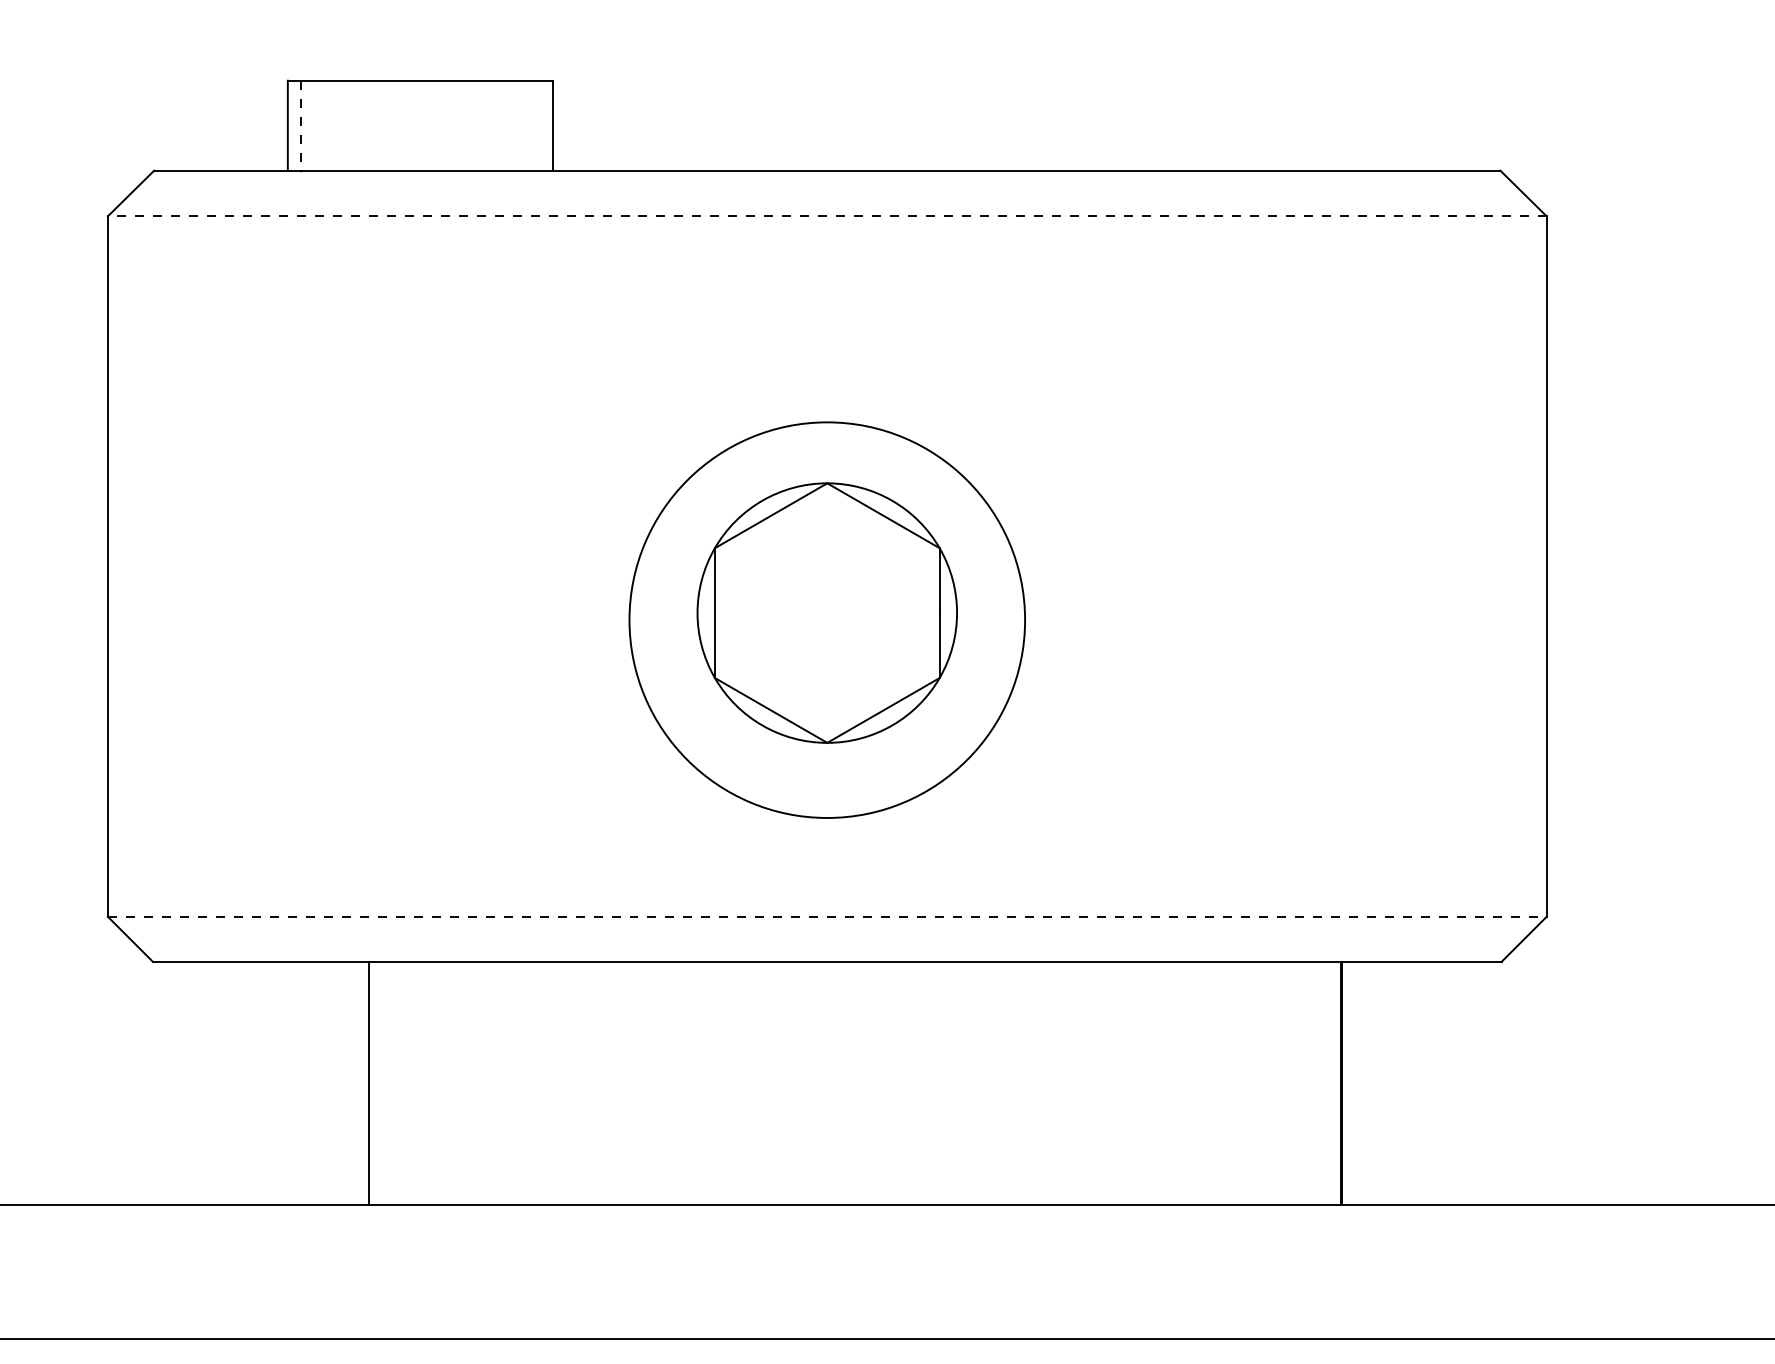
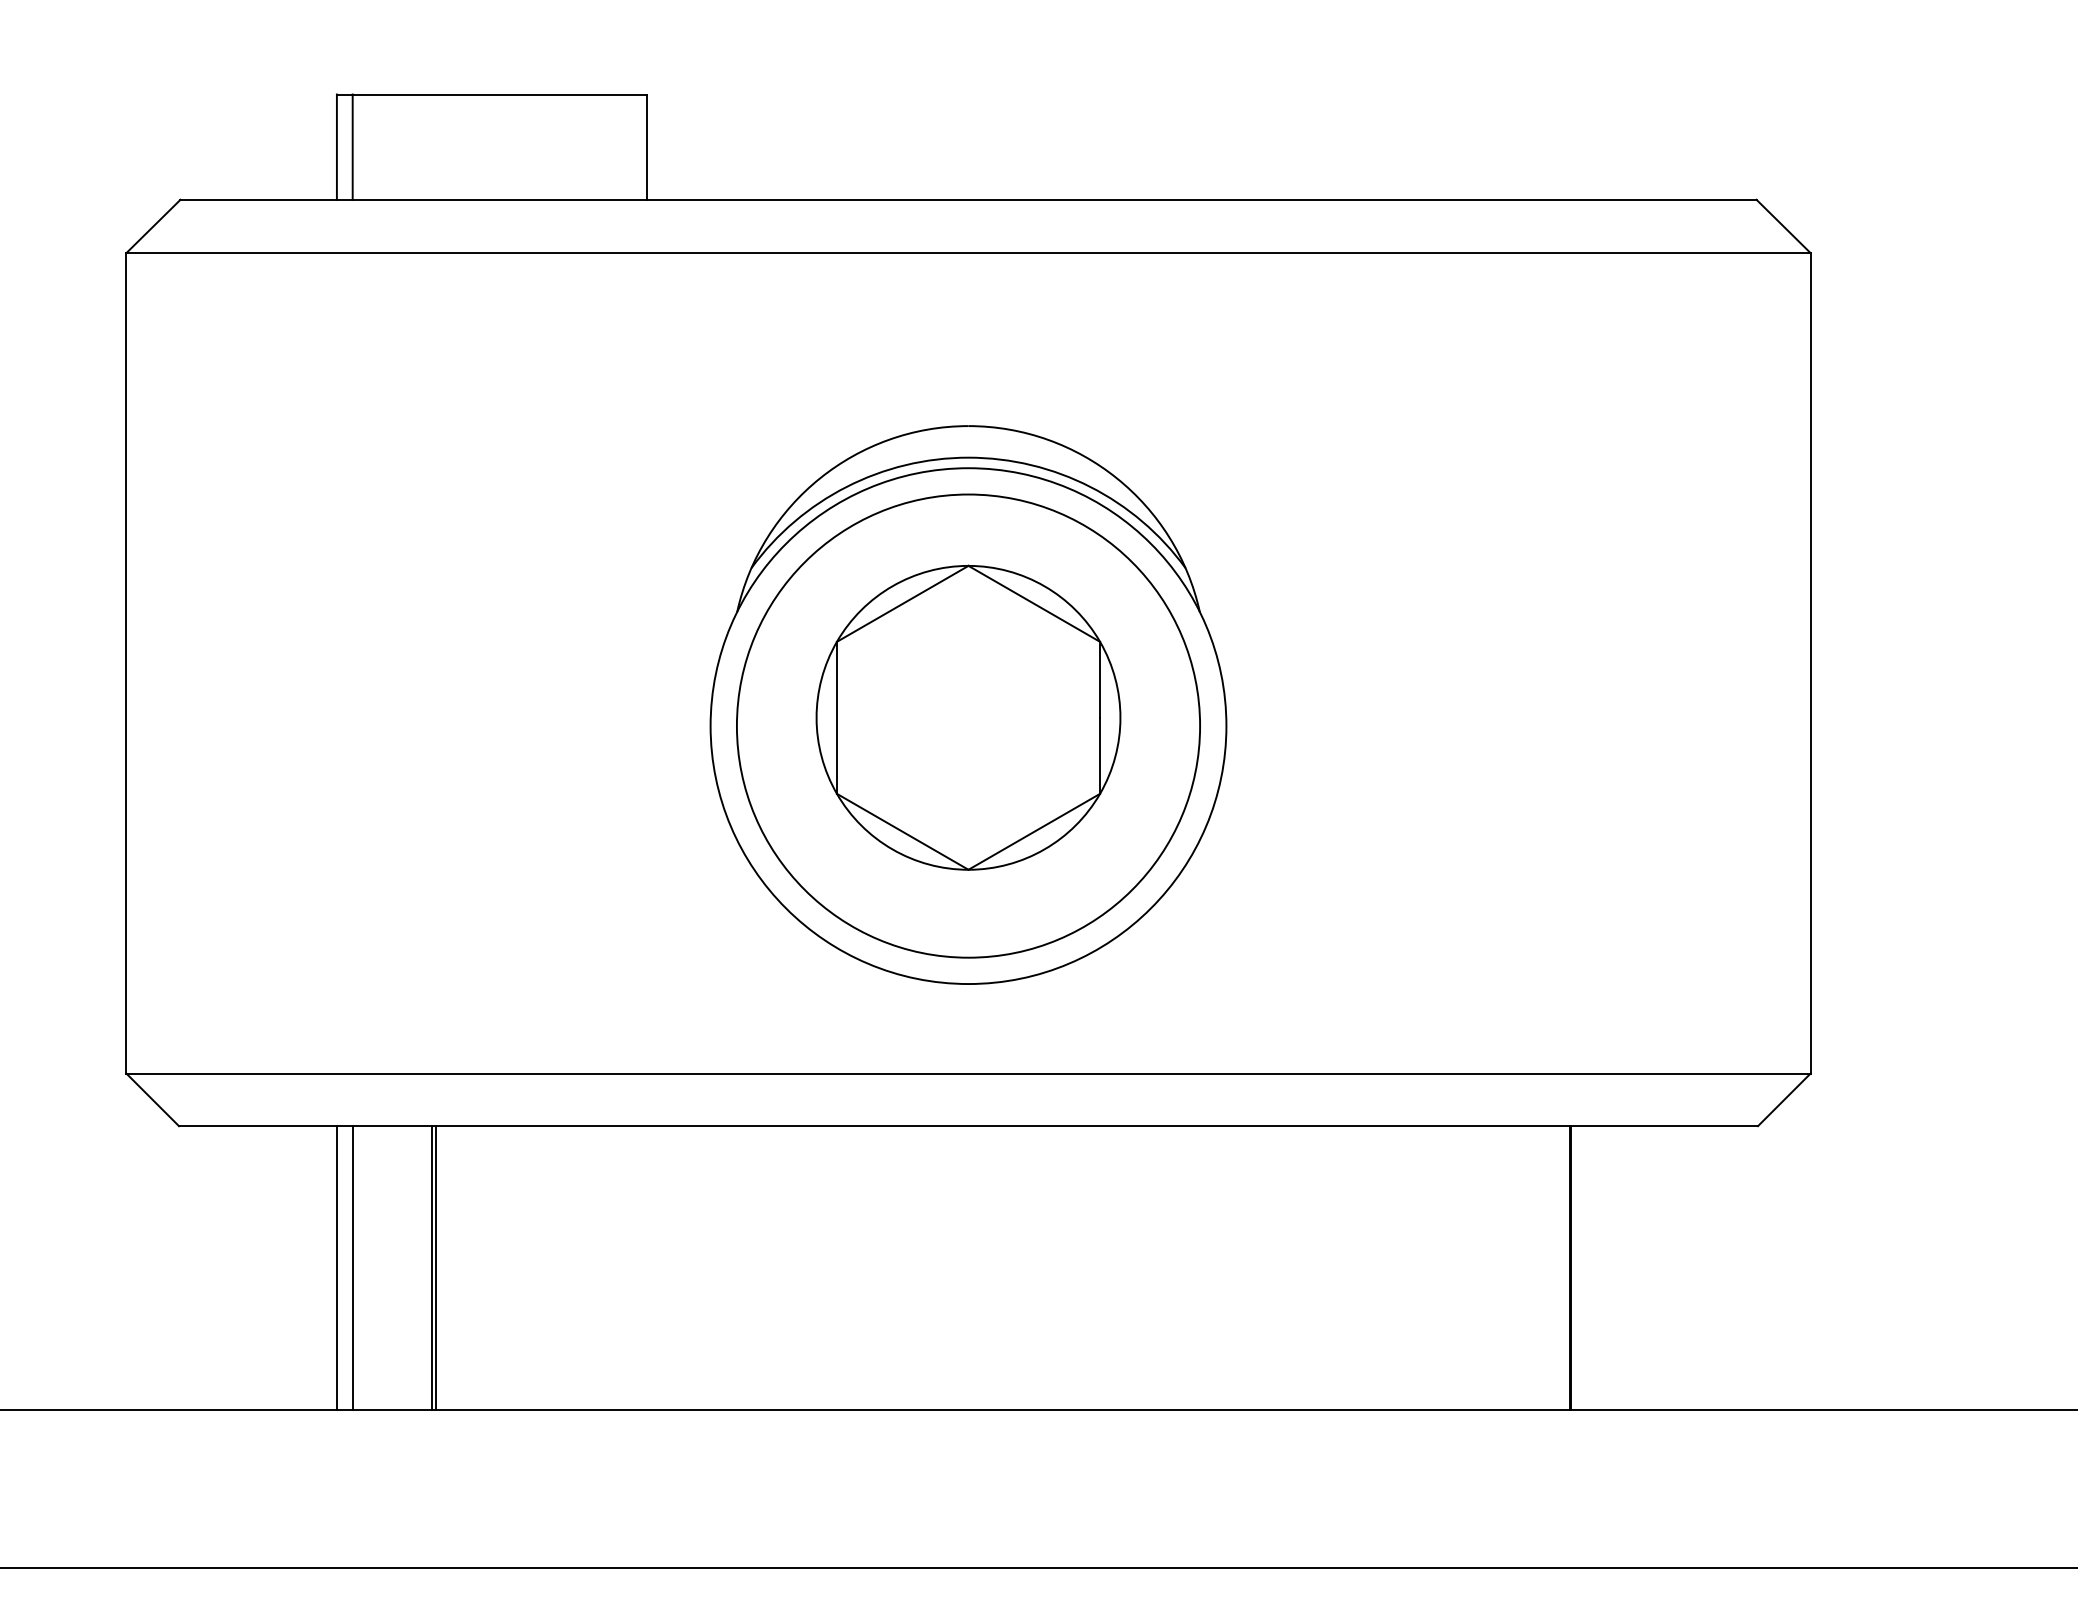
line: (301, 125) -> (352, 147), dashed -> solid
line: (827, 216) -> (968, 253), dashed -> solid
part: (827, 601) -> (968, 704), added
line: (828, 916) -> (969, 1073), dashed -> solid
line: (287, 1083) -> (336, 1268), added
line: (301, 1083) -> (352, 1268), added
line: (372, 1083) -> (435, 1268), added

